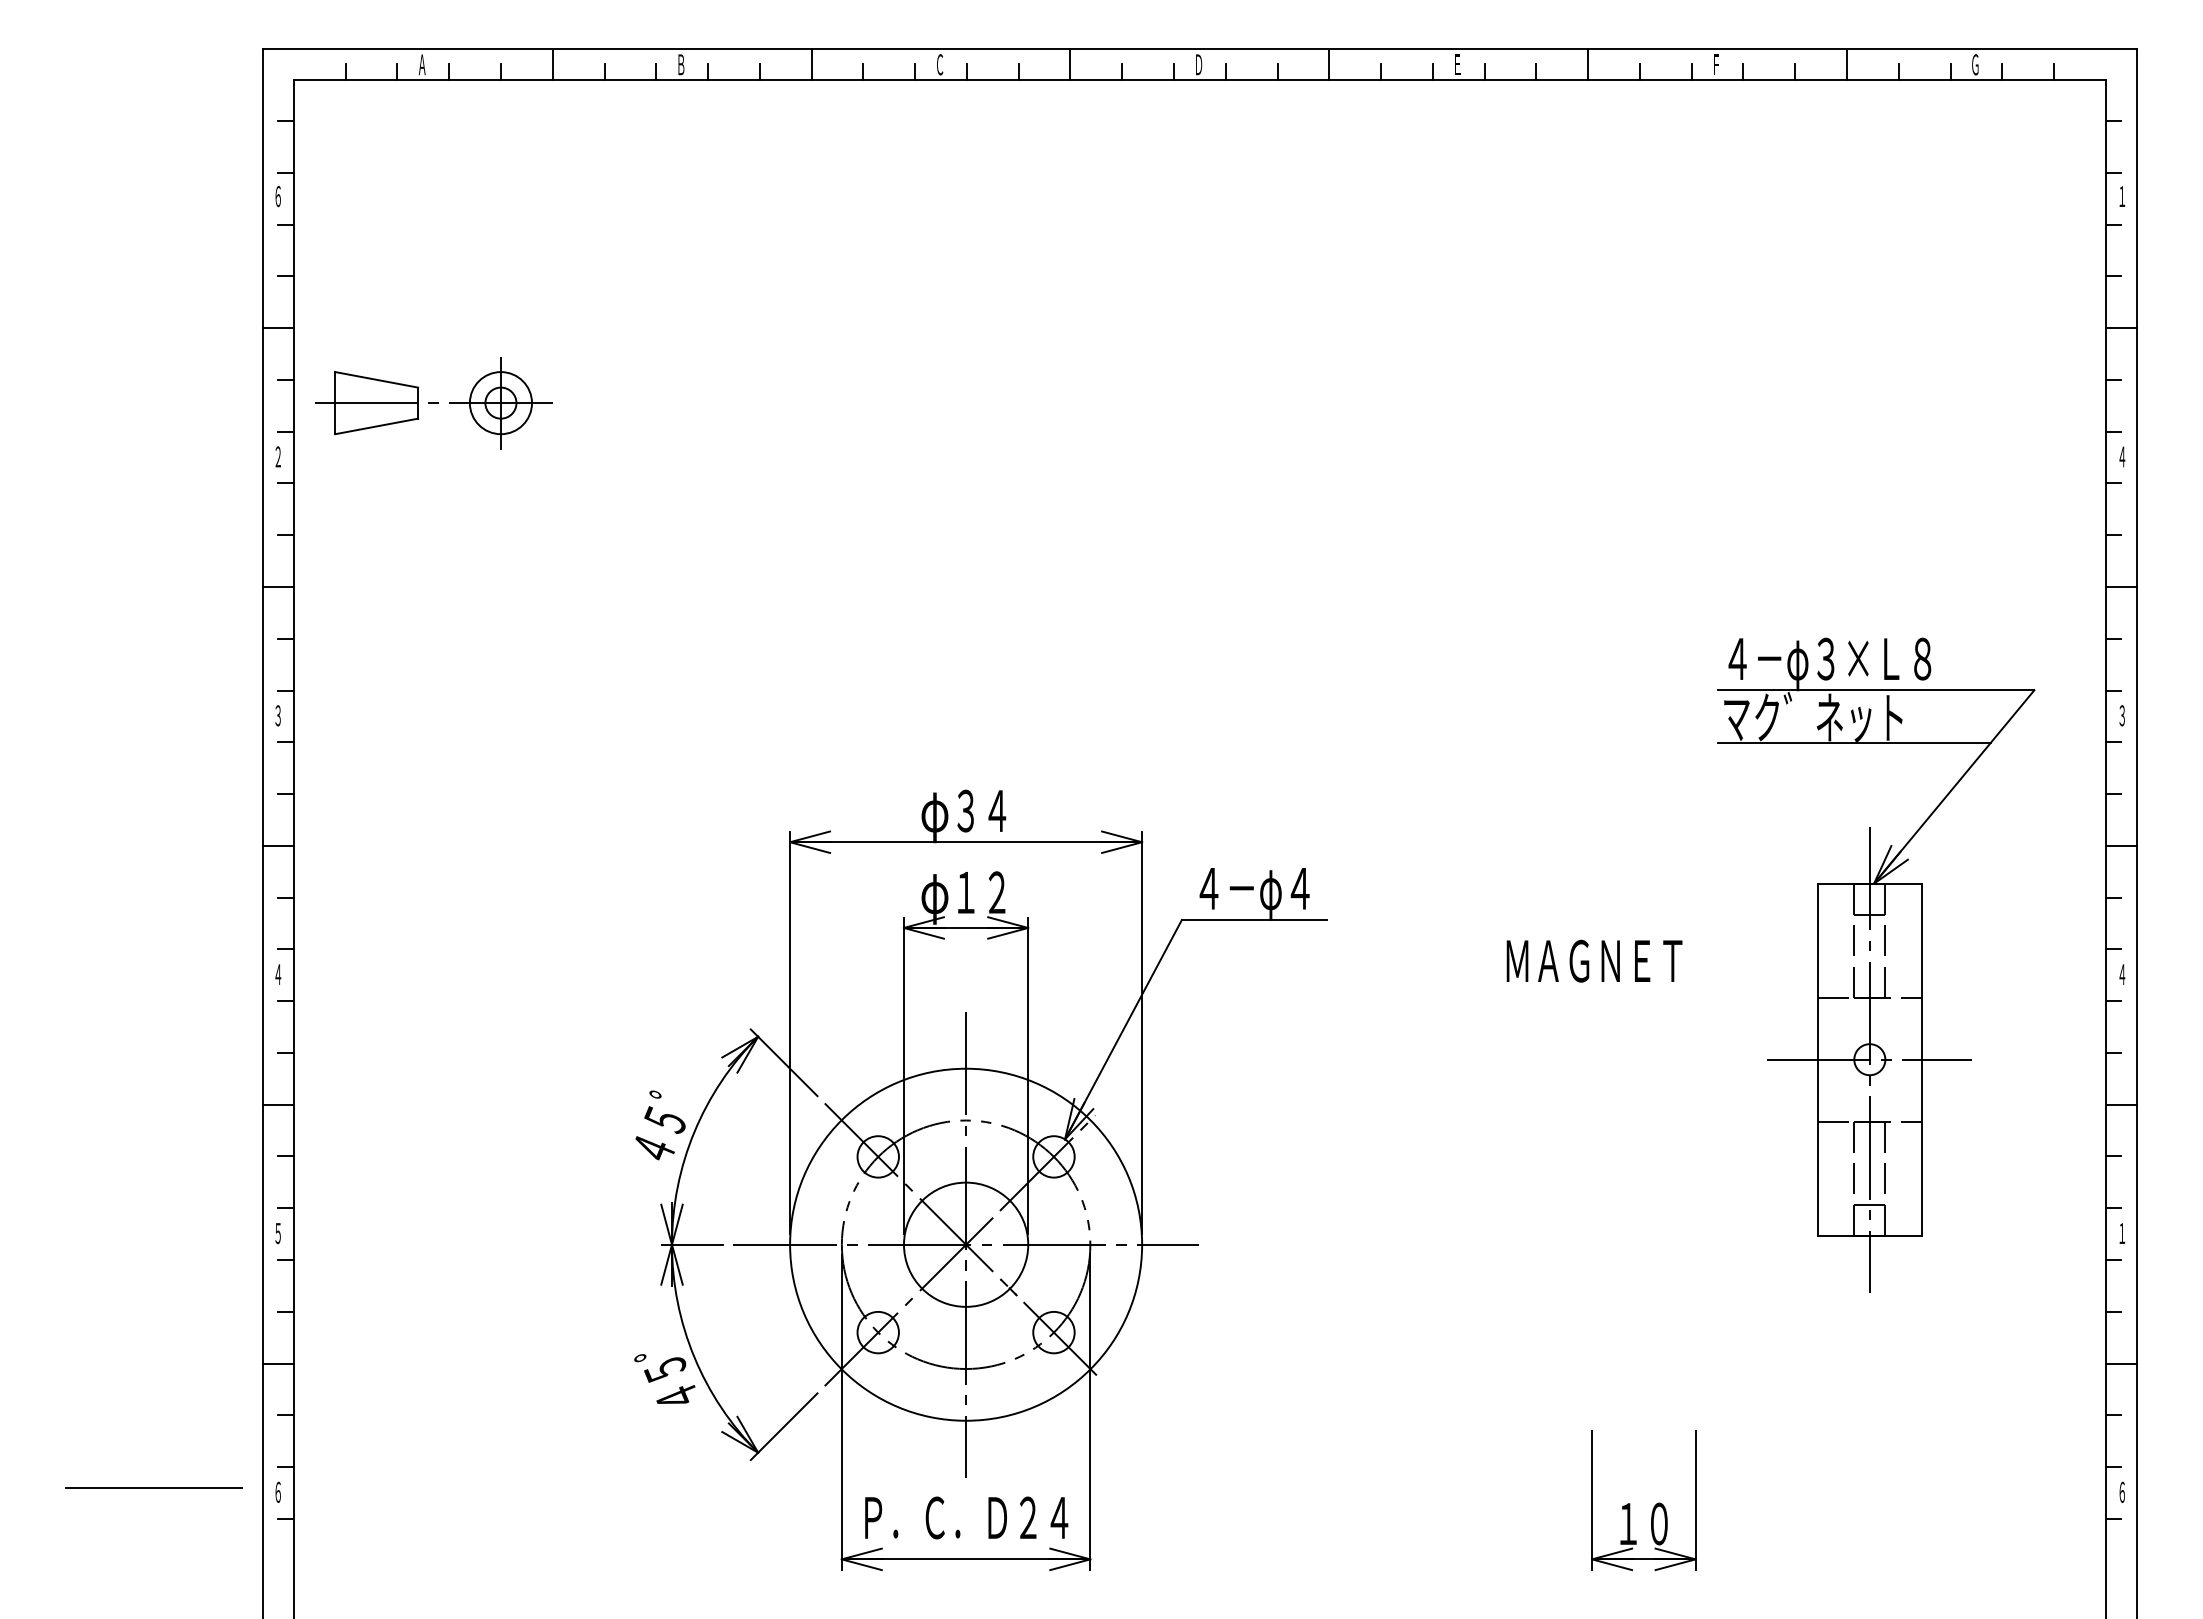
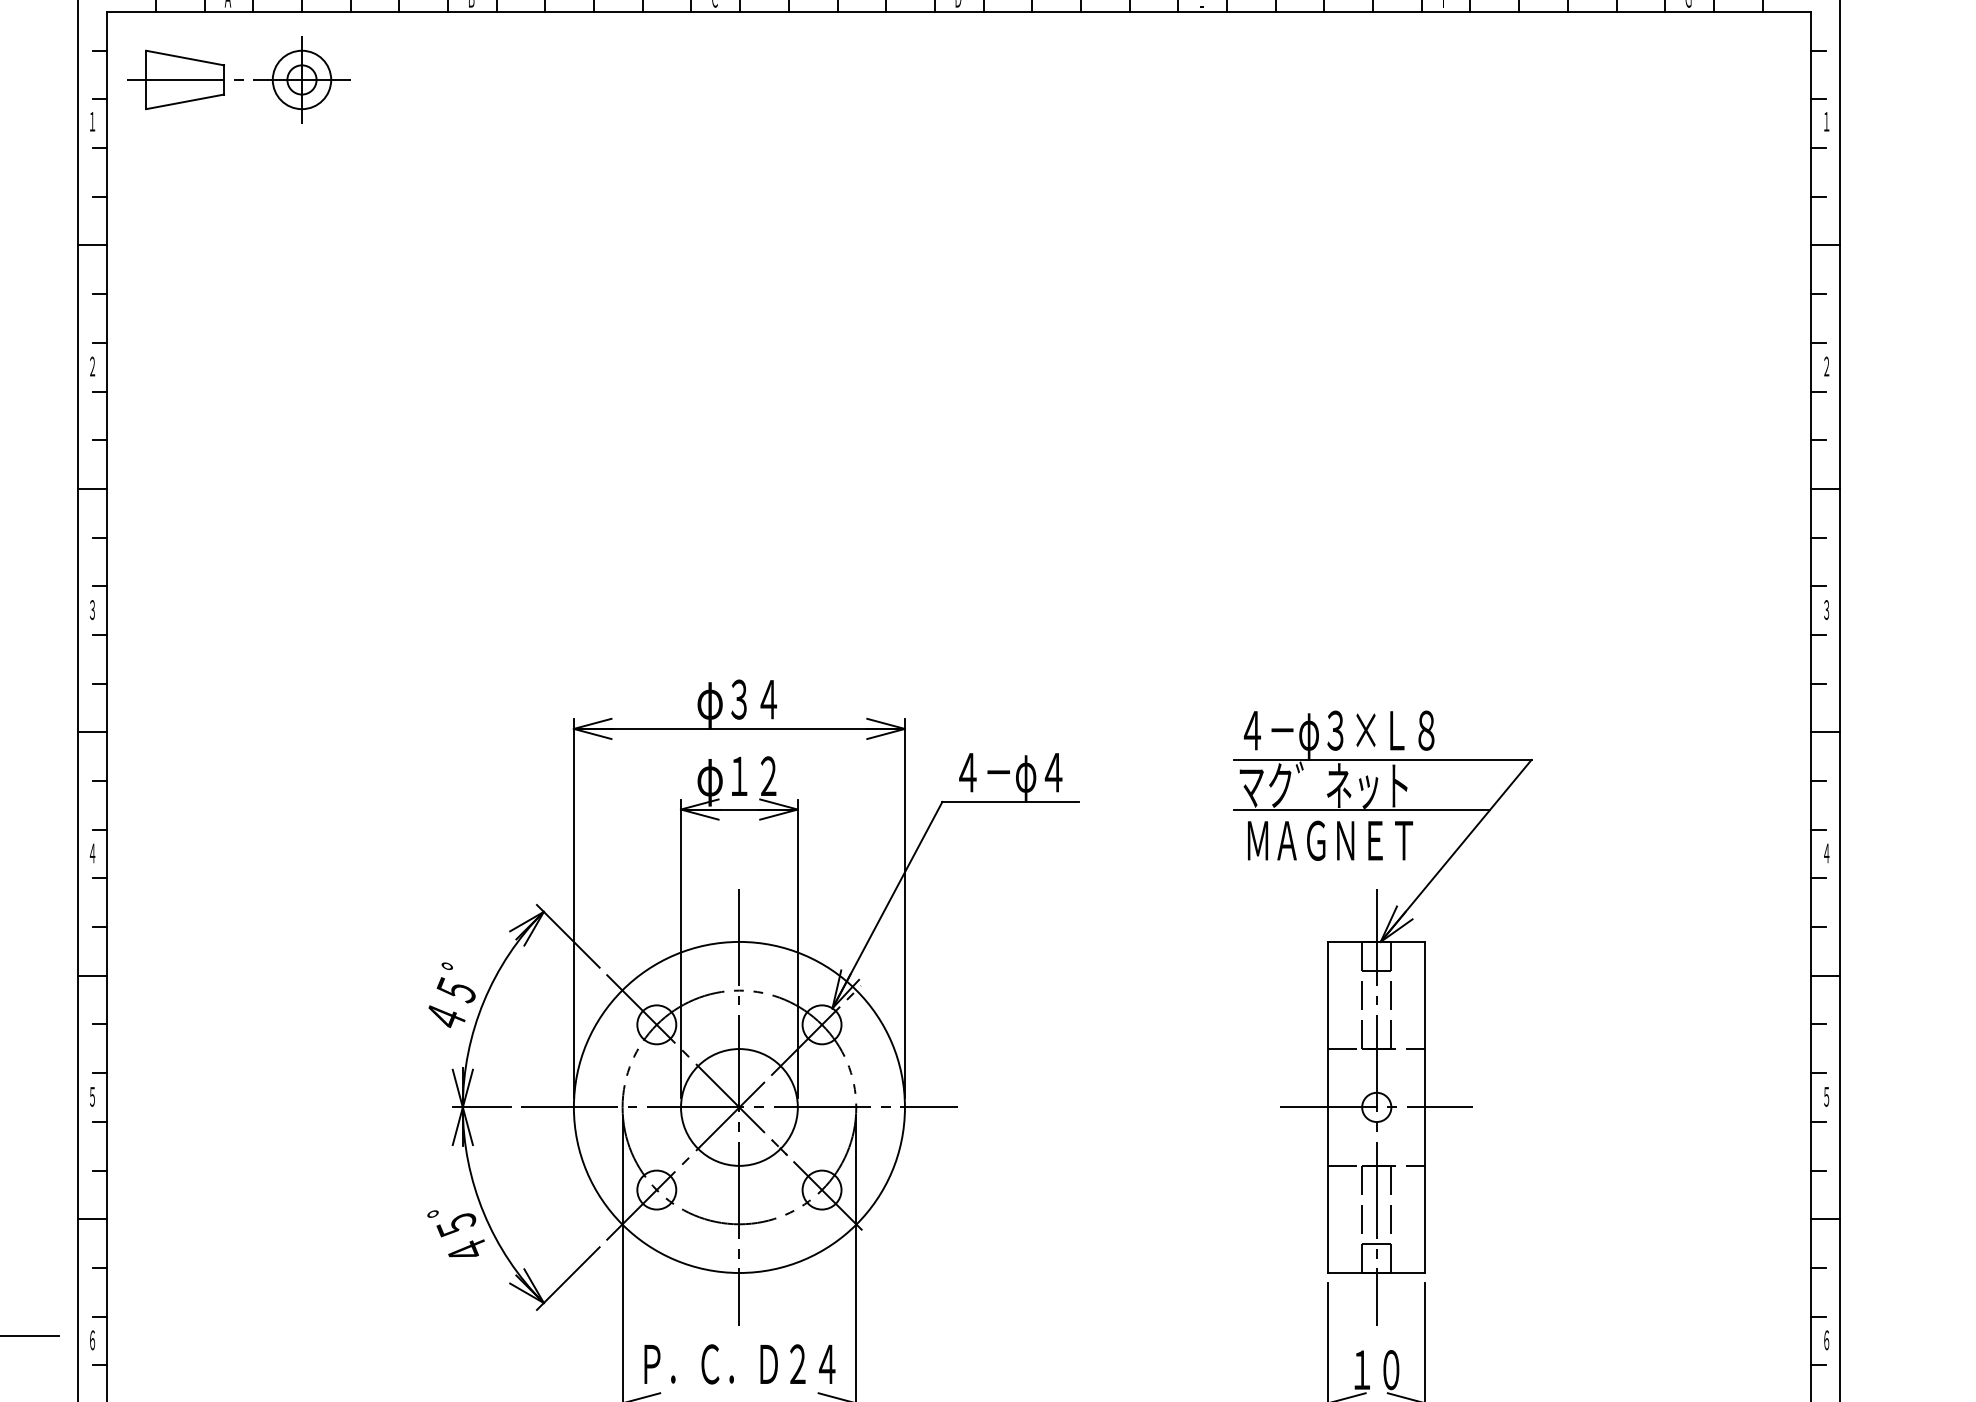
text: (277, 196) -> (91, 121), ６ -> １
part: (433, 403) -> (238, 80), moved
text: (2122, 456) -> (1826, 366), ４ -> ２
part: (1876, 964) -> (1383, 1017), moved
text: (2122, 1233) -> (1826, 1096), １ -> ５

